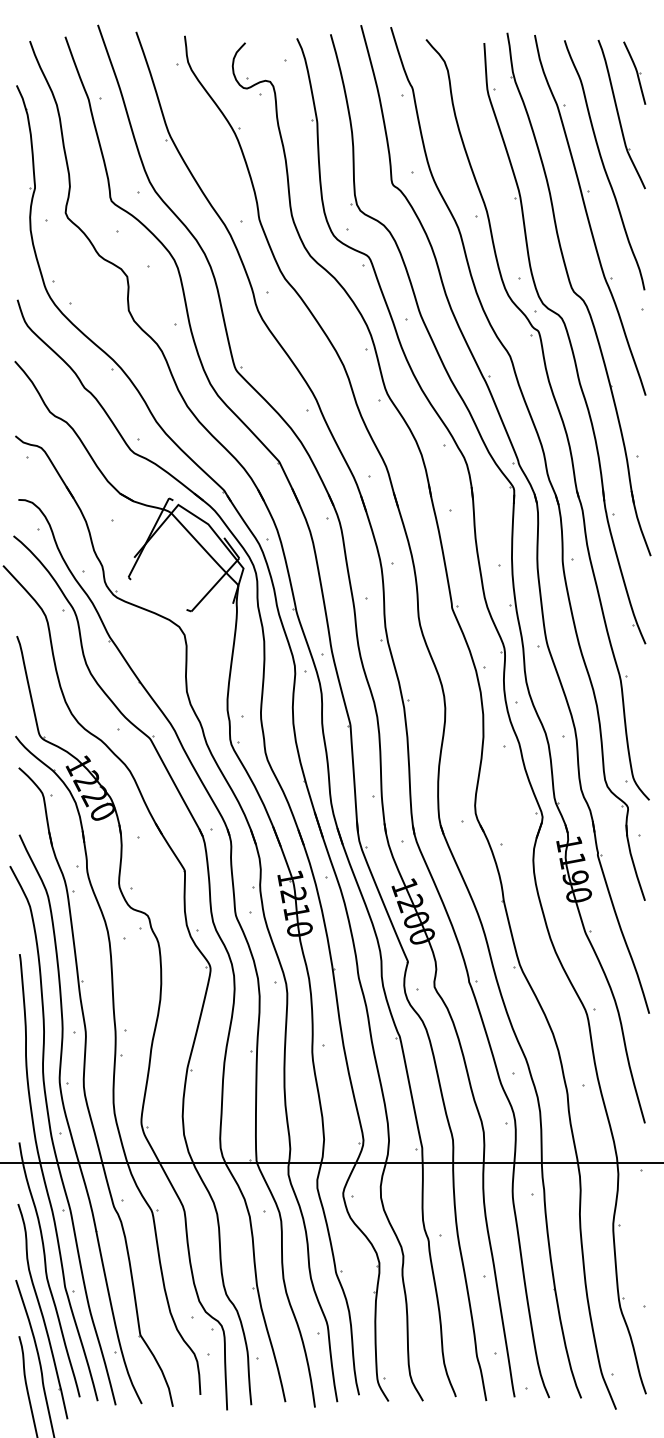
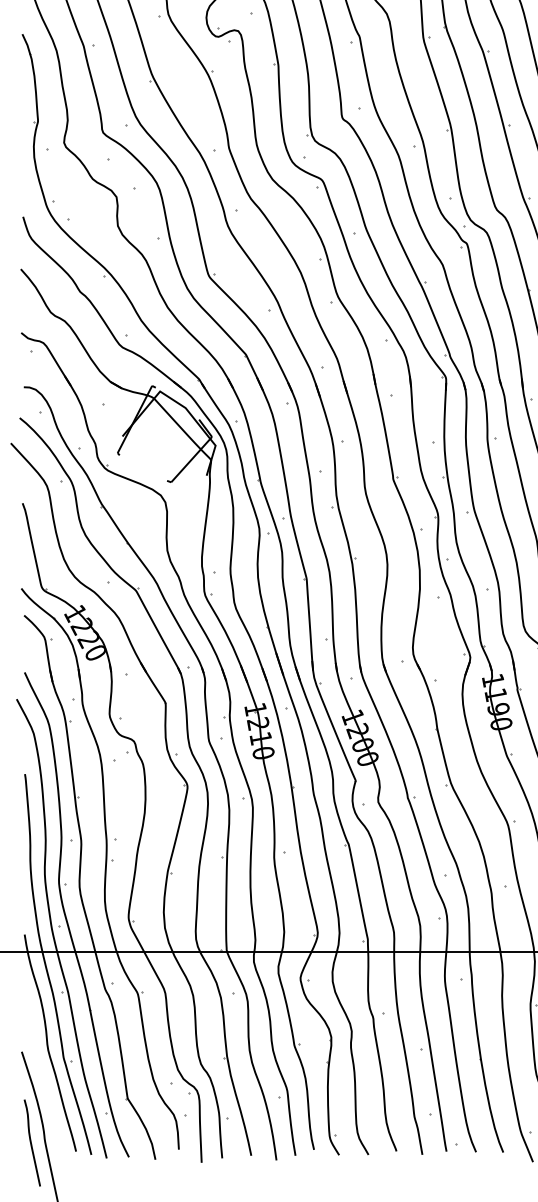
part: (42, 1311) -> (44, 1078), removed

